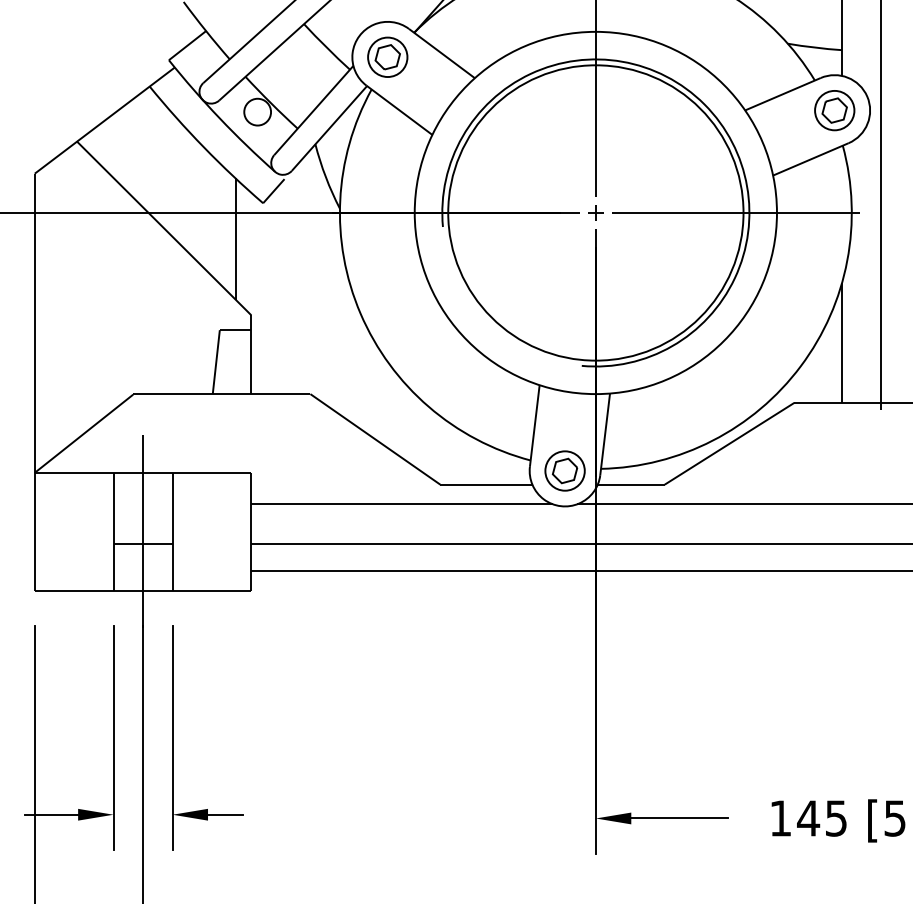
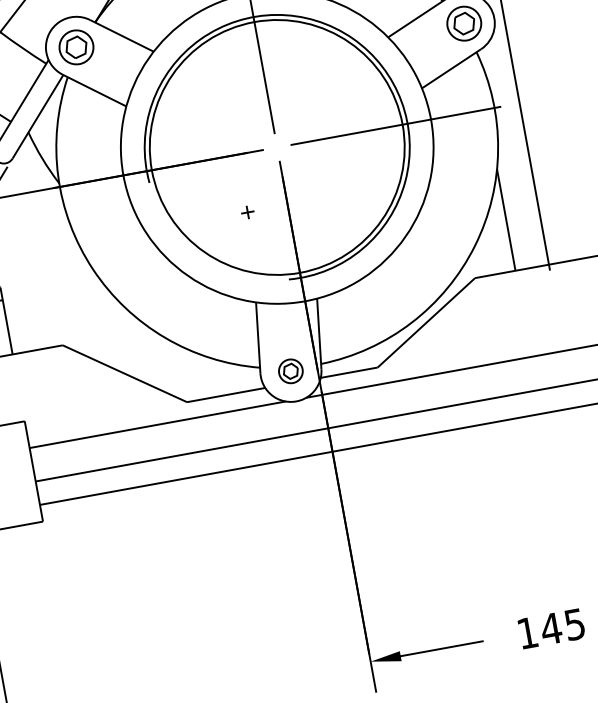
part: (595, 212) -> (247, 212), moved
part: (564, 470) -> (290, 371), size x0.7

